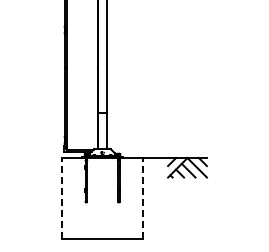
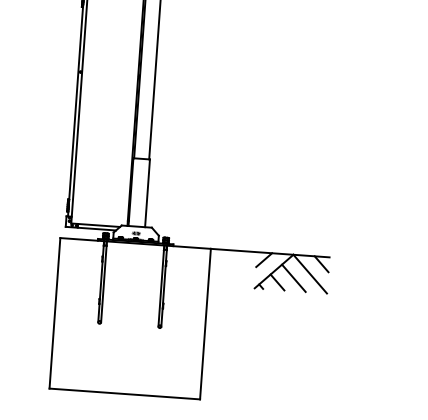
line: (62, 198) -> (55, 313), dashed -> solid
line: (143, 198) -> (206, 323), dashed -> solid

